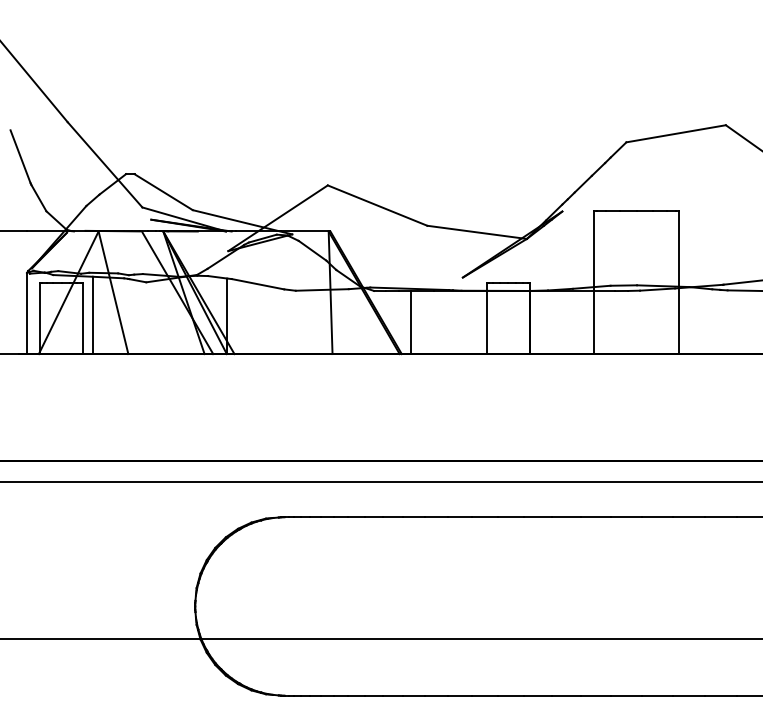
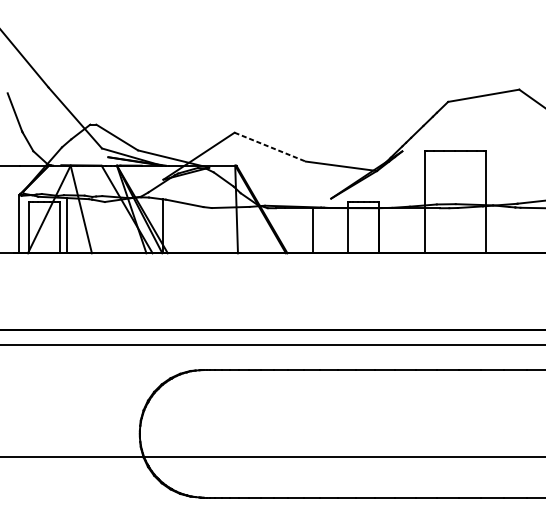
line: (377, 205) -> (270, 147), solid -> dashed
line: (410, 322) -> (313, 230), moved

